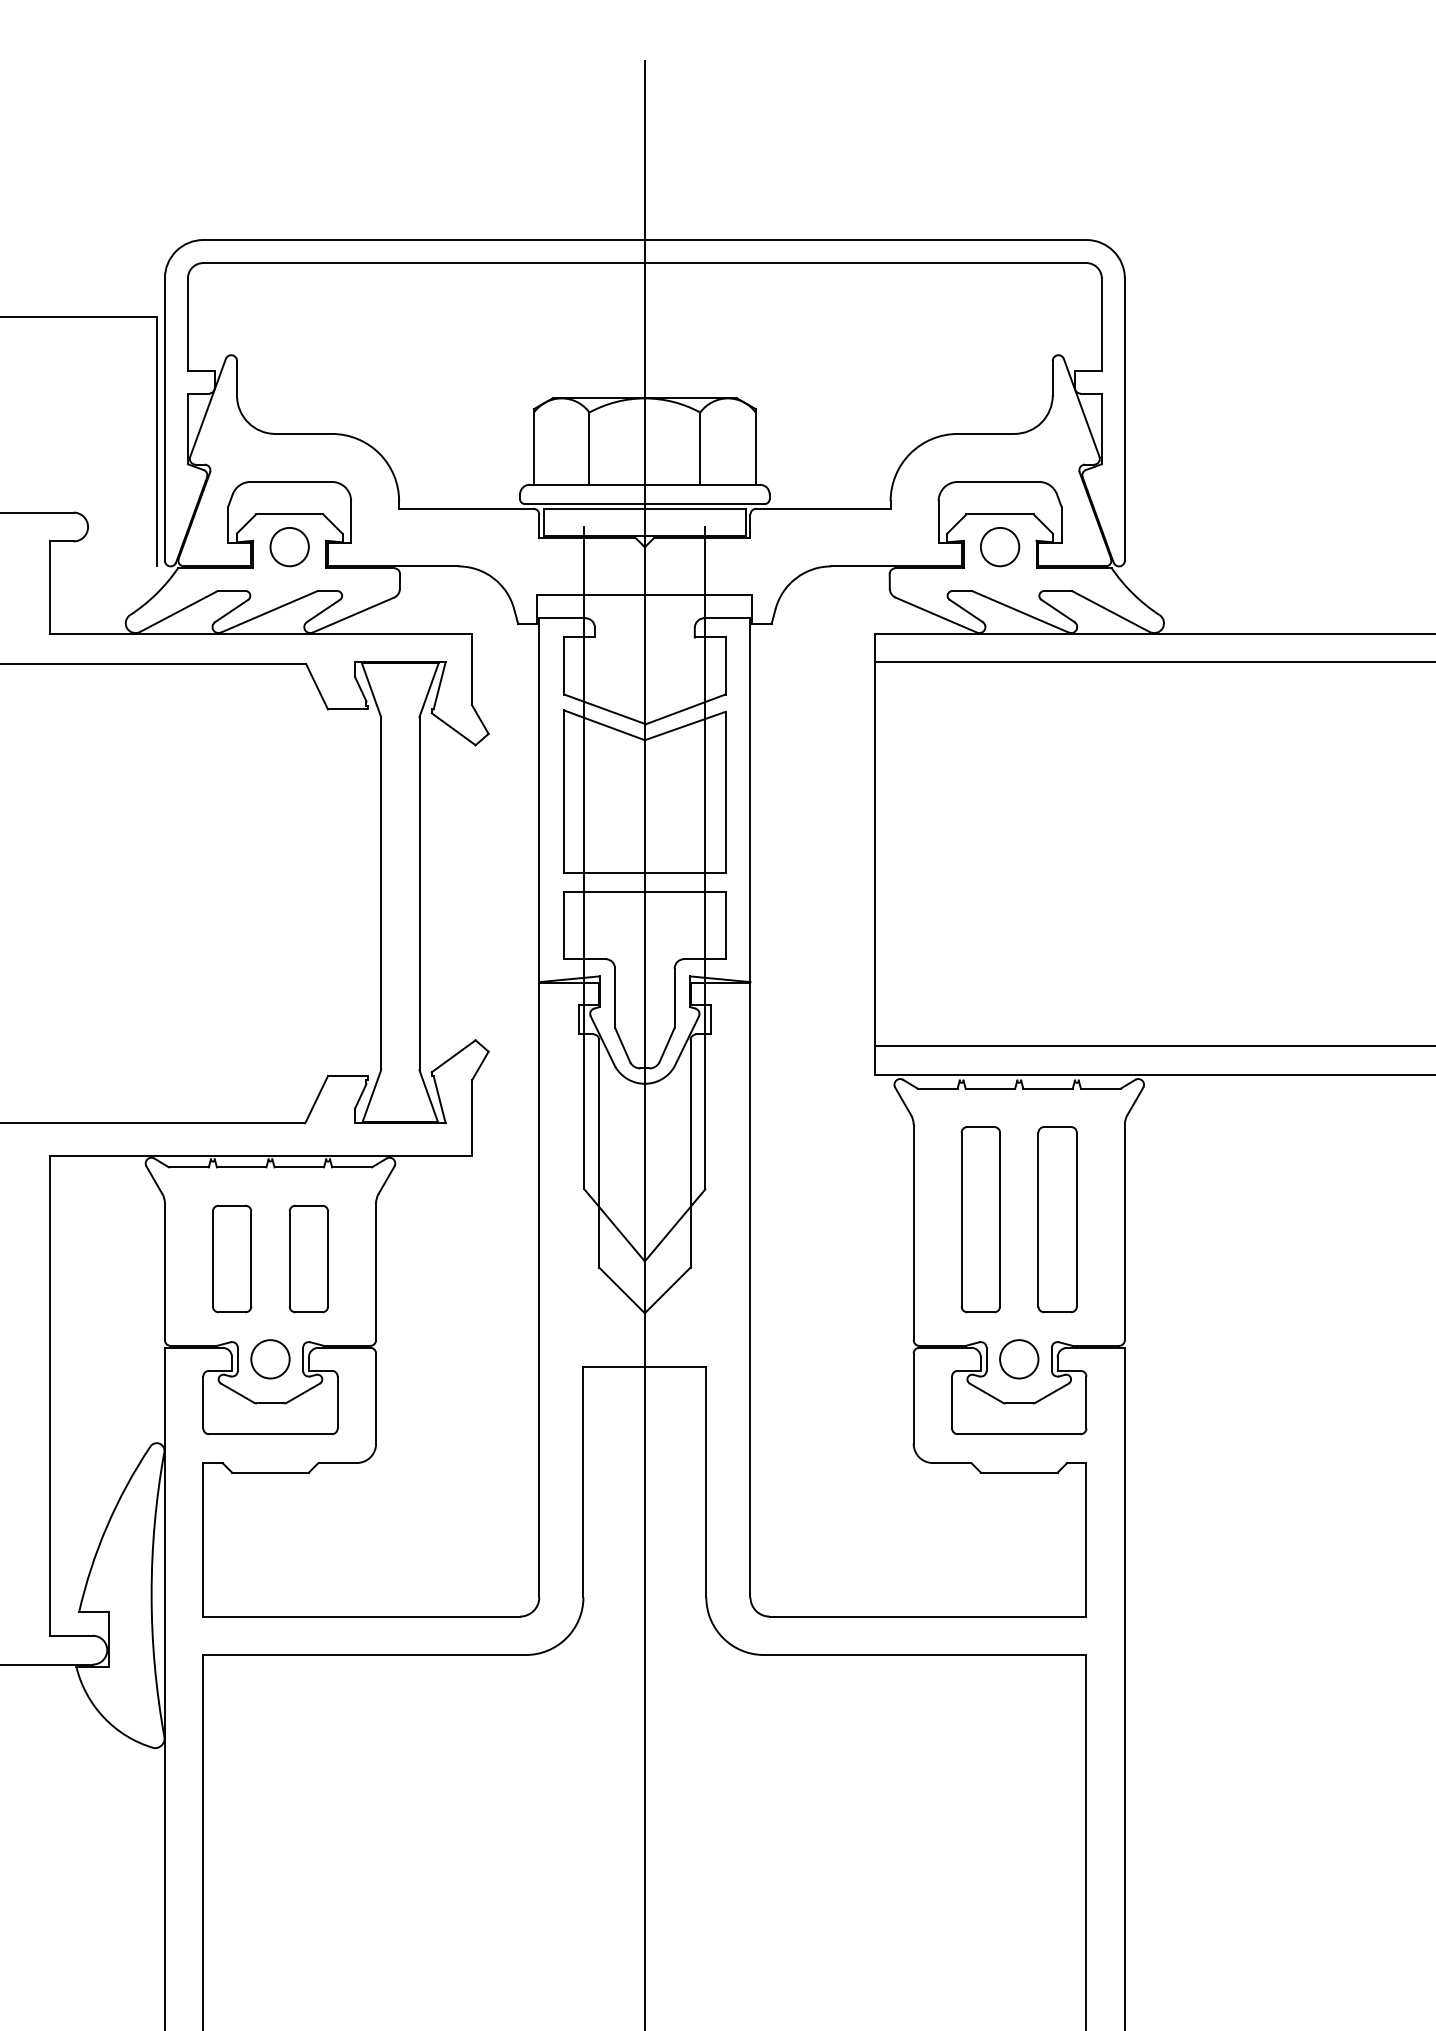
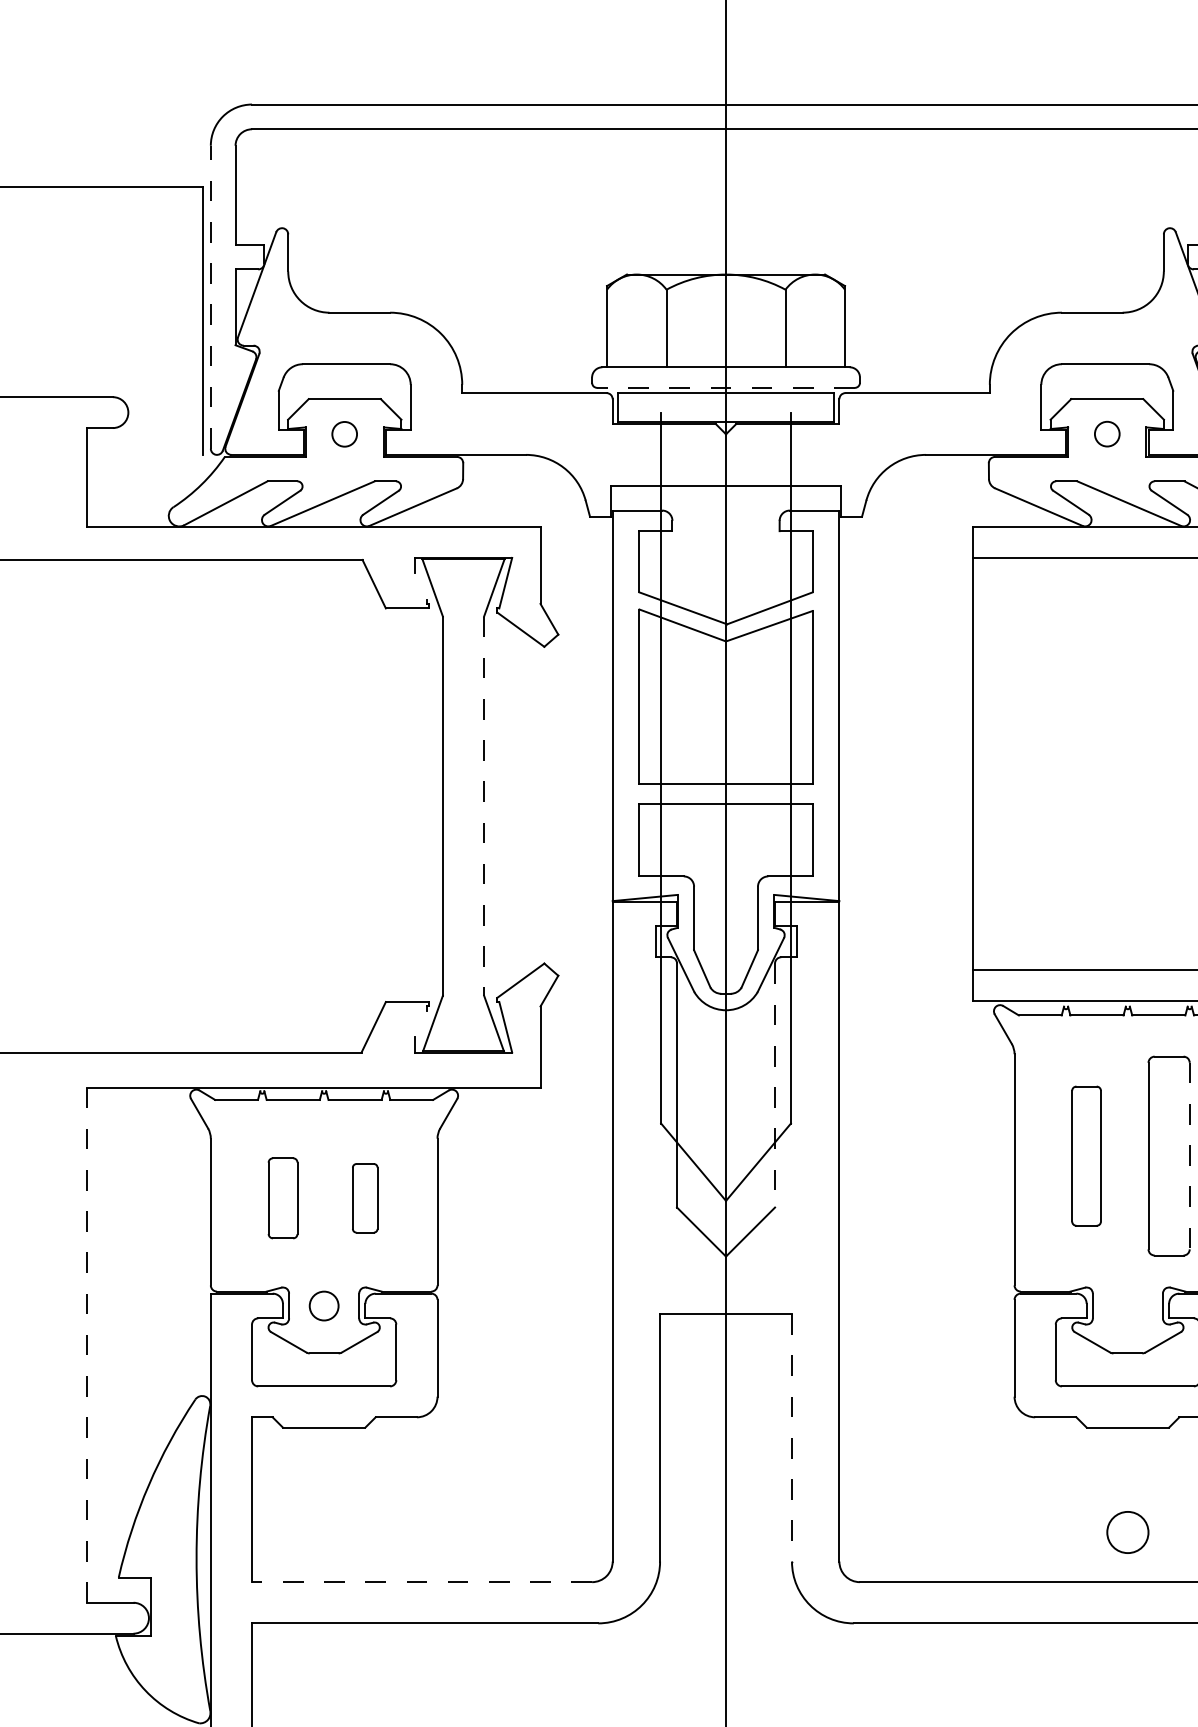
line: (164, 419) -> (210, 297), solid -> dashed
line: (644, 504) -> (725, 388), solid -> dashed
circle: (999, 546) -> (1106, 433), size x0.6
circle: (289, 547) -> (344, 434), size x0.6
line: (360, 688) -> (420, 585), removed
line: (419, 893) -> (484, 805), solid -> dashed
line: (360, 1096) -> (420, 1023), removed
line: (690, 1153) -> (775, 1085), solid -> dashed
part: (980, 1219) -> (1086, 1155), size x0.7
line: (1076, 1219) -> (1189, 1155), solid -> dashed
part: (232, 1258) -> (283, 1197), size x0.7
part: (308, 1258) -> (364, 1197), size x0.6
circle: (270, 1359) -> (324, 1306), size x0.7
circle: (1019, 1359) -> (1128, 1532), moved
line: (49, 1395) -> (86, 1344), solid -> dashed
line: (706, 1482) -> (792, 1438), solid -> dashed
line: (361, 1616) -> (421, 1582), solid -> dashed

